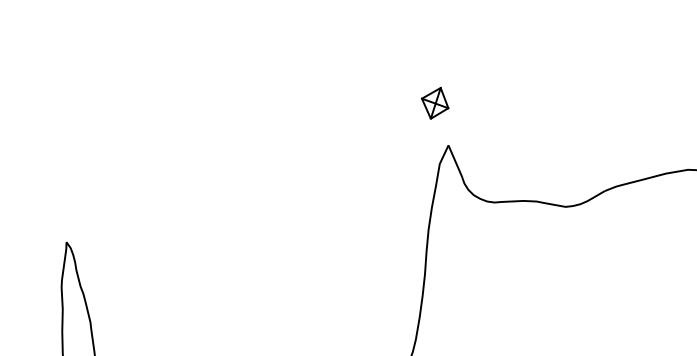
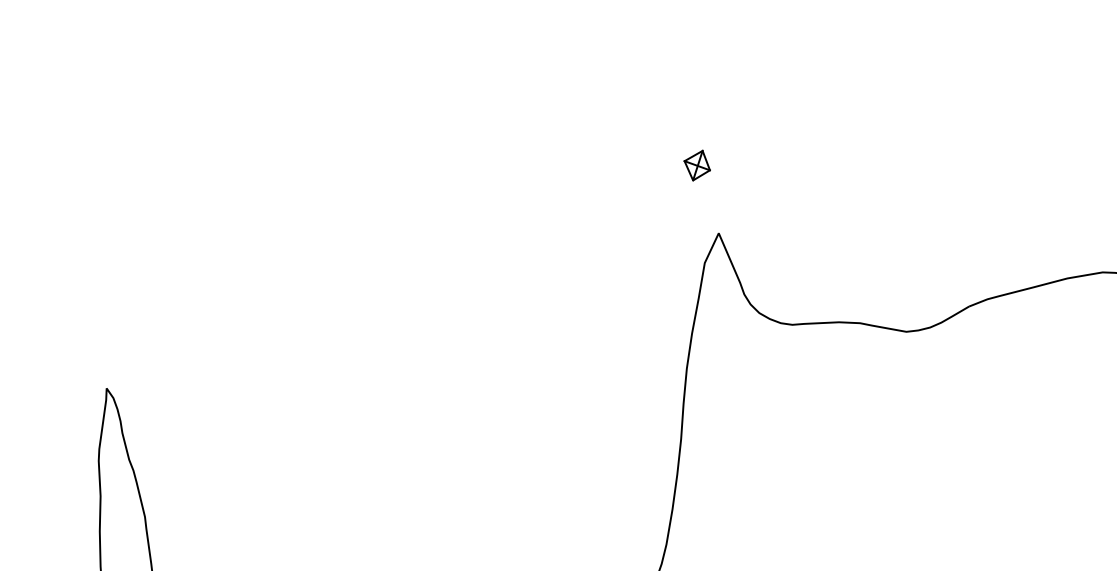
part: (434, 102) -> (696, 164), size x0.6

